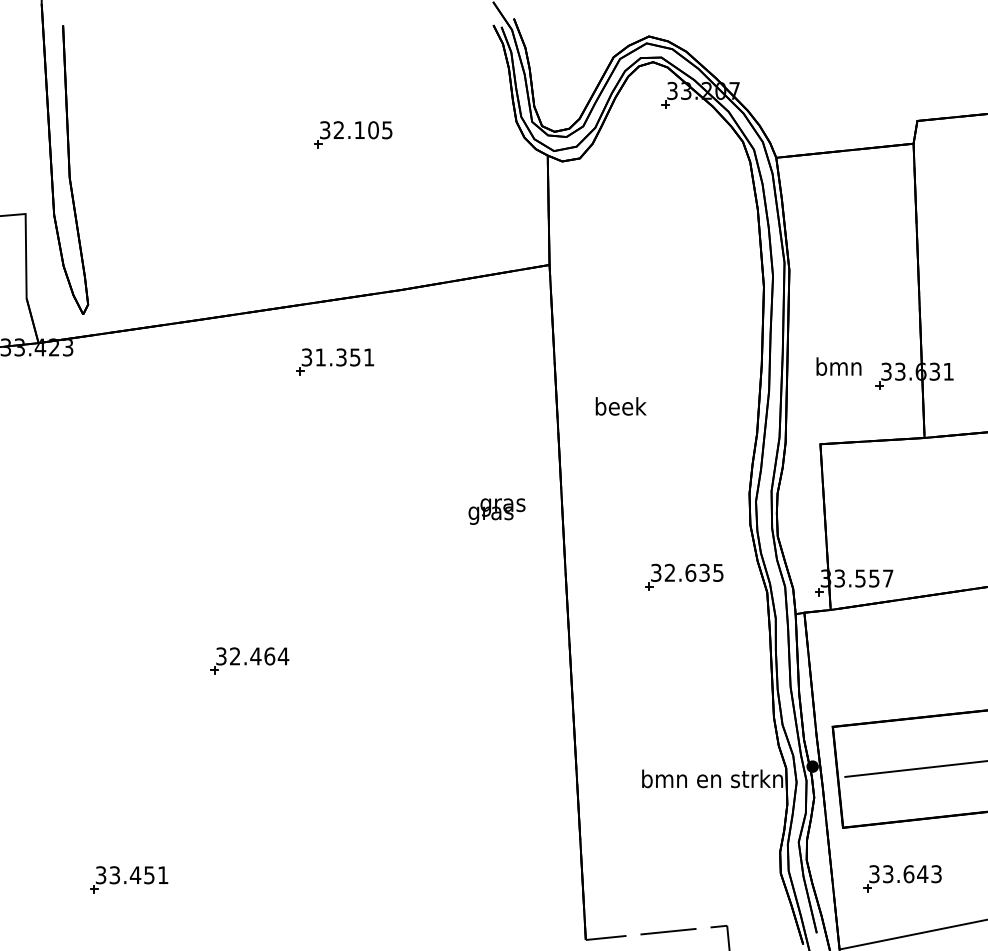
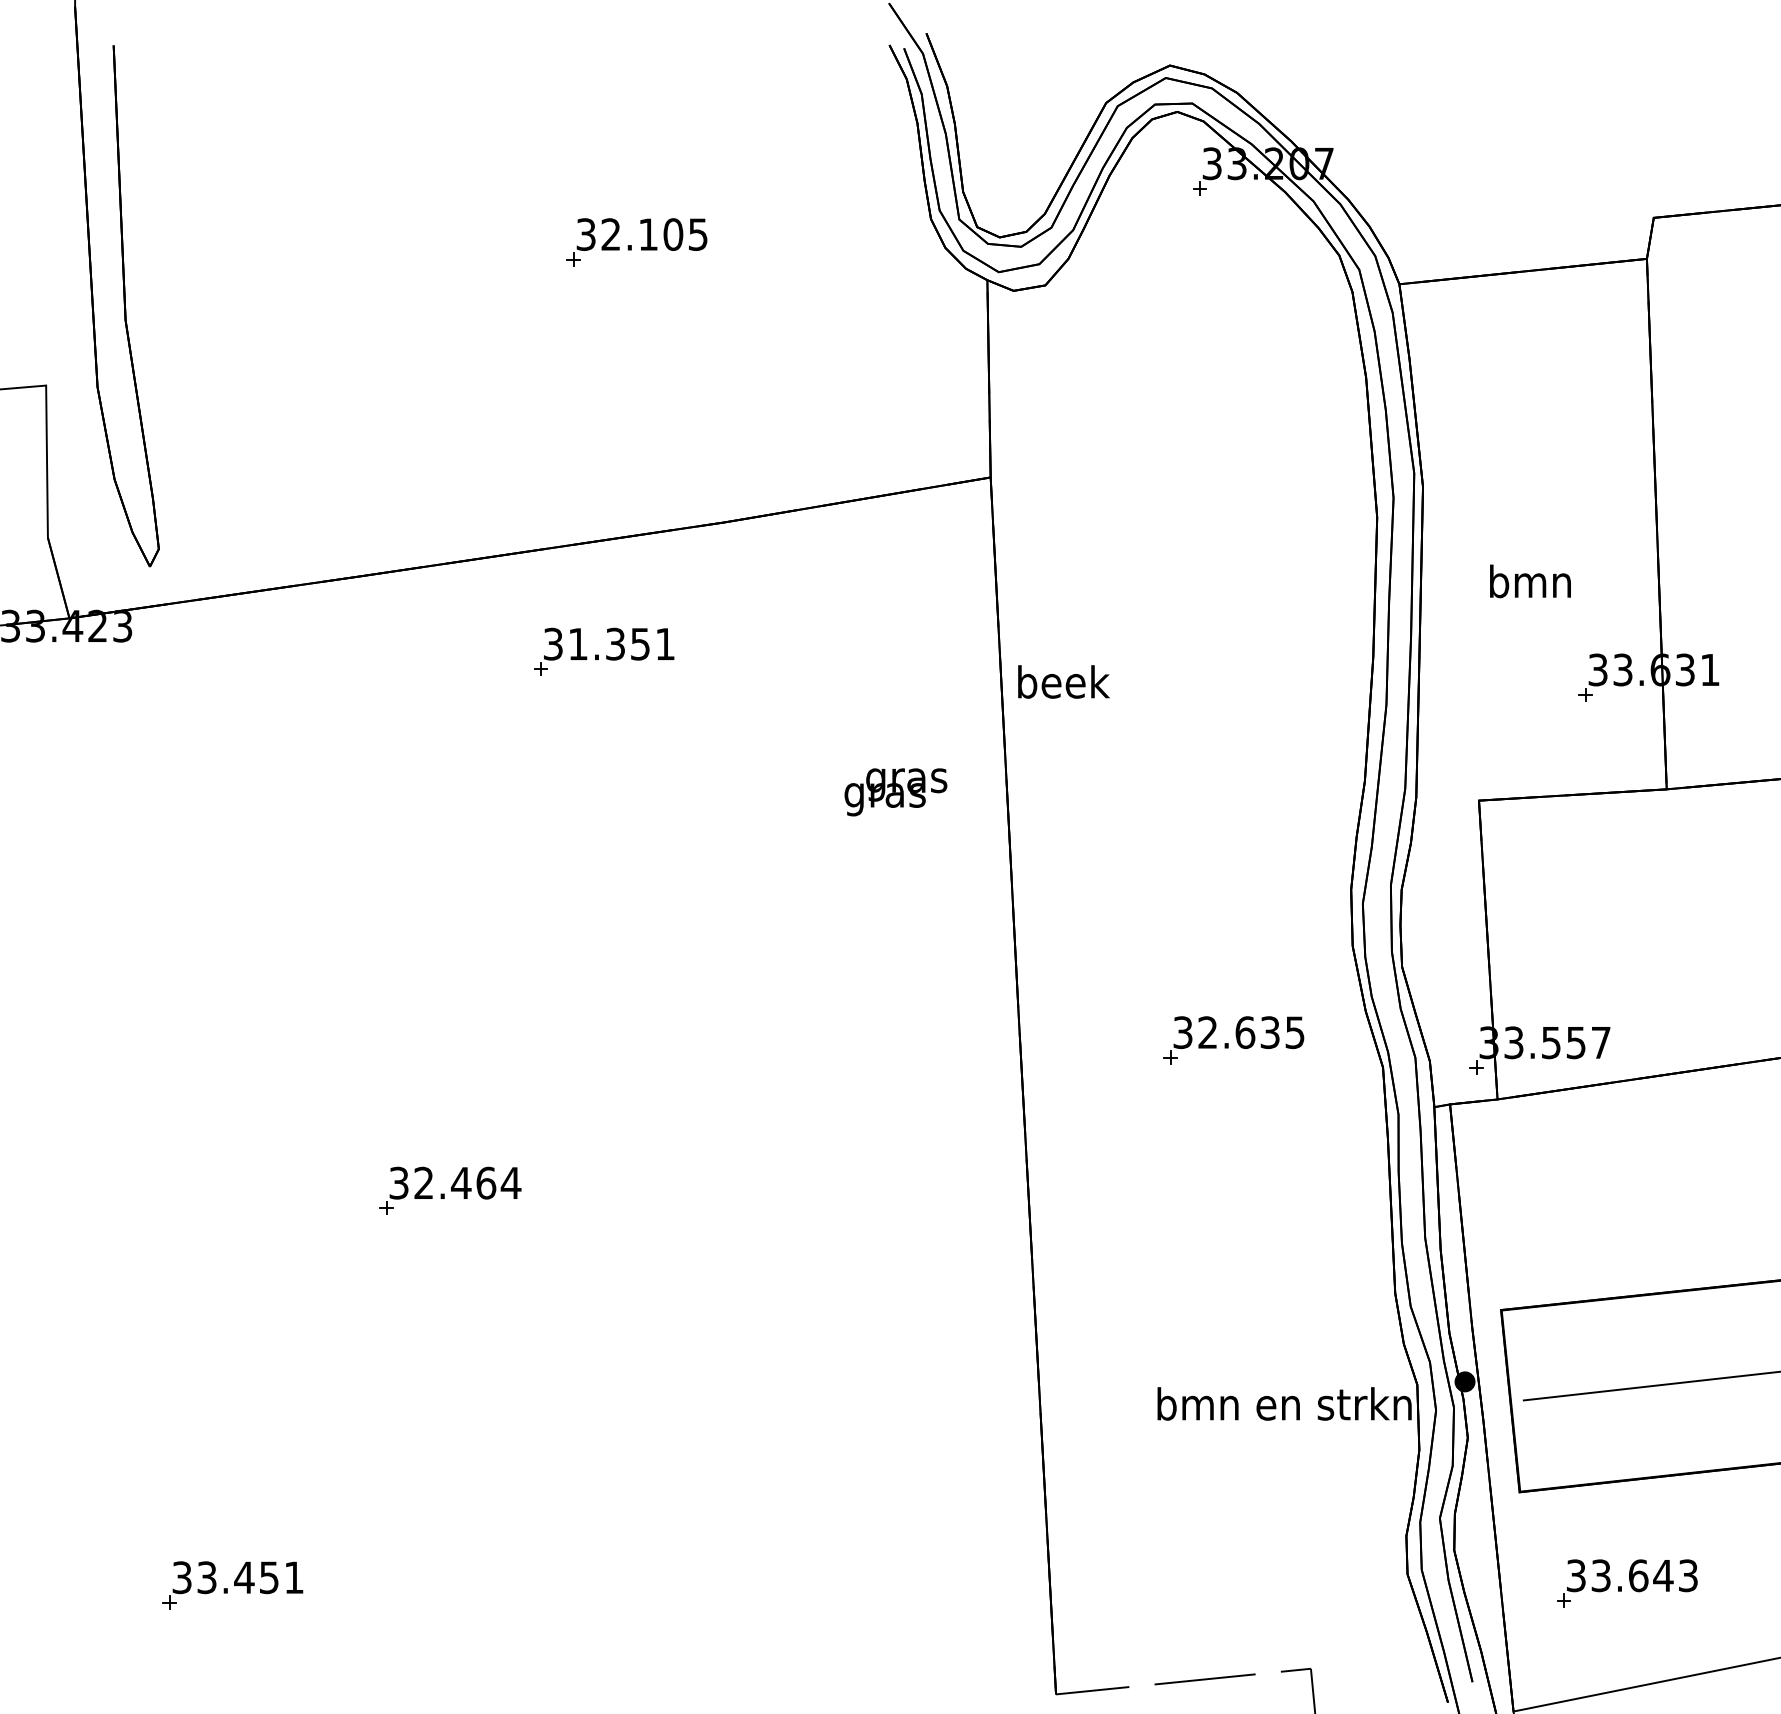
text: (838, 366) -> (1529, 581), moved
text: (620, 406) -> (1062, 682), moved
text: (496, 511) -> (895, 792), moved

